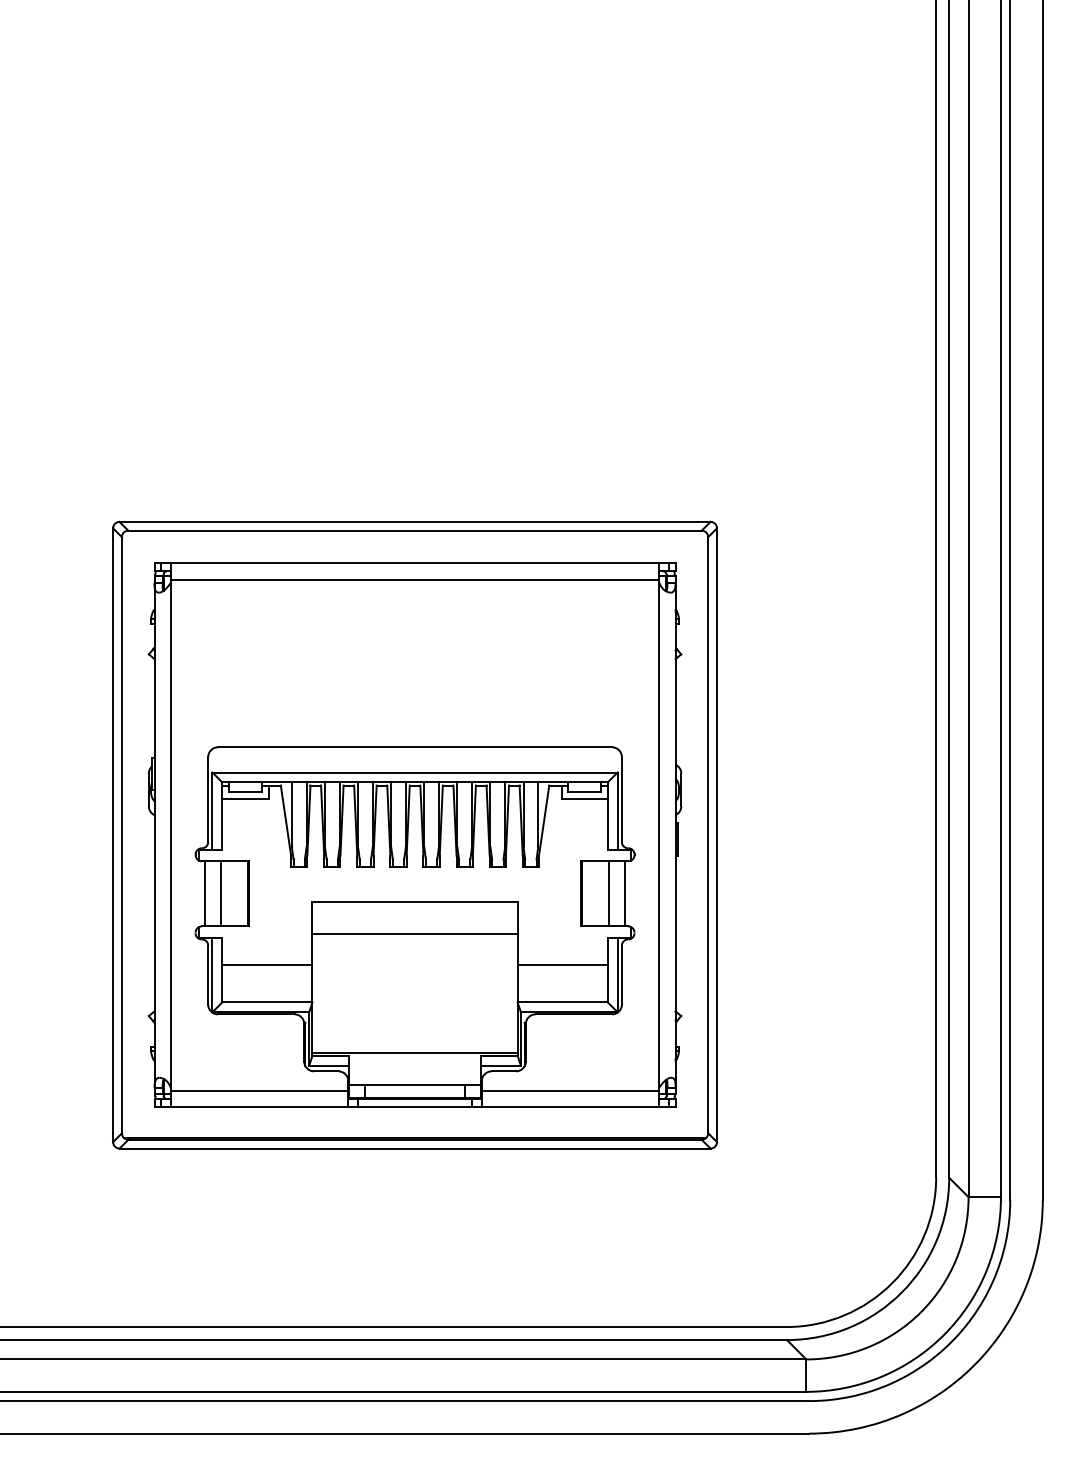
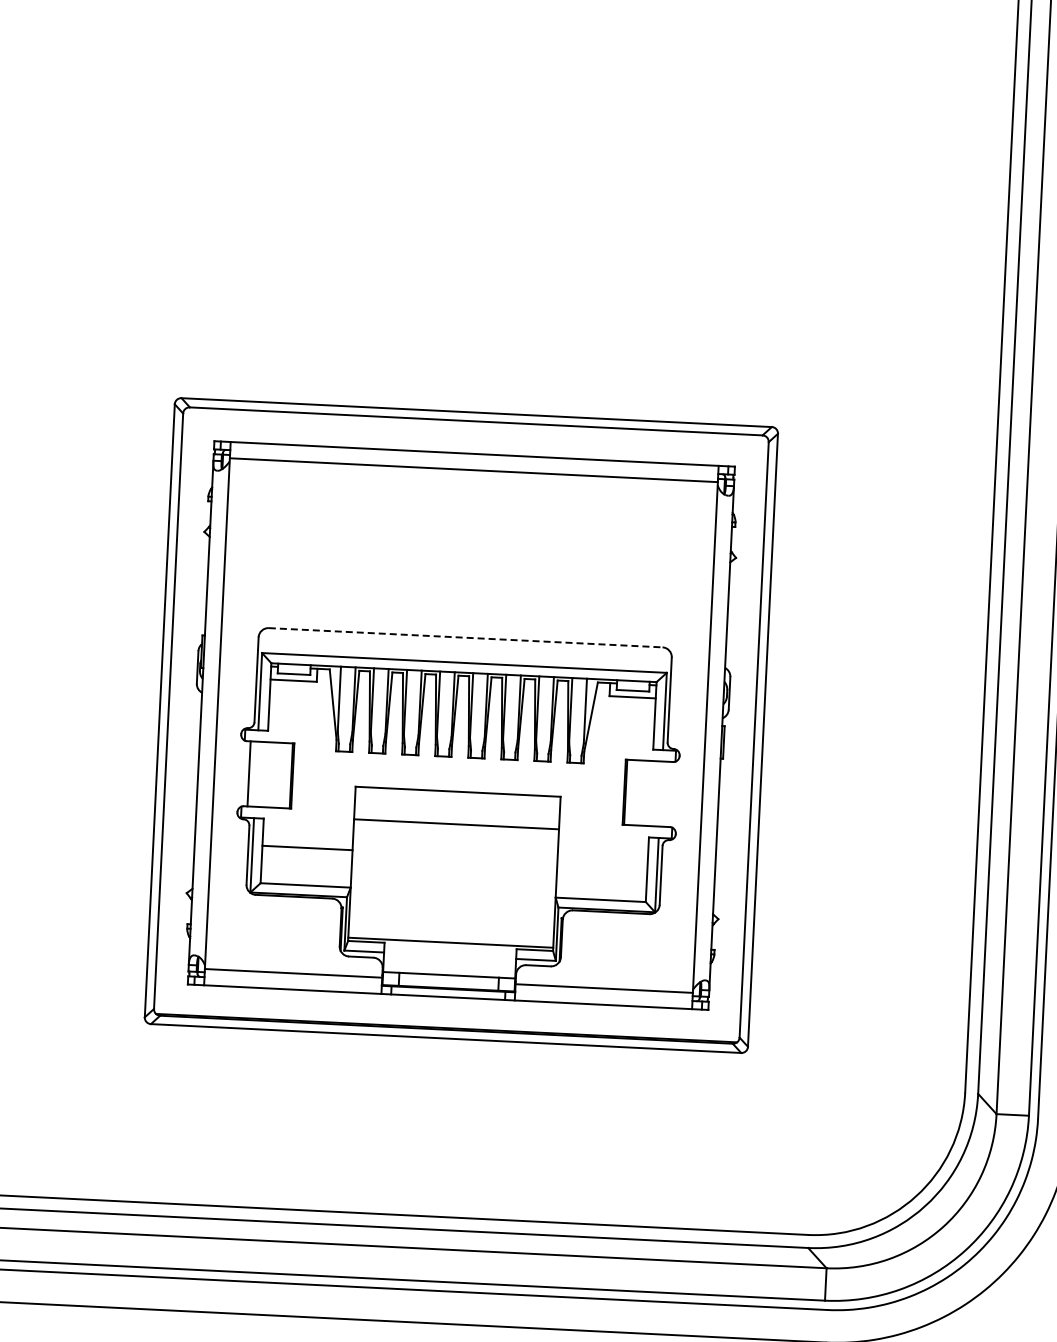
line: (415, 747) -> (466, 637), solid -> dashed
line: (221, 893) -> (265, 774), removed
line: (609, 893) -> (652, 793), removed
line: (624, 893) -> (667, 794), removed
line: (562, 965) -> (602, 862), removed

